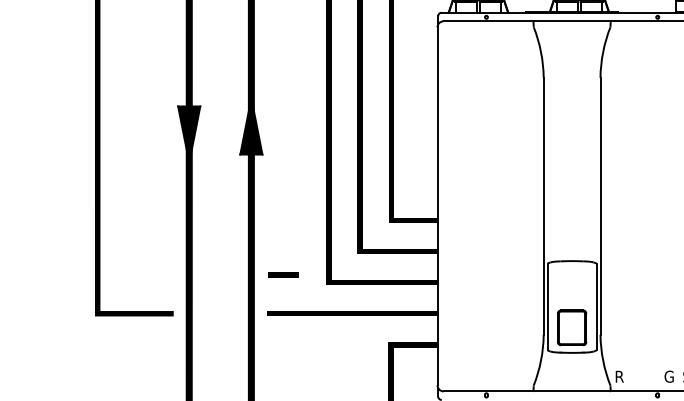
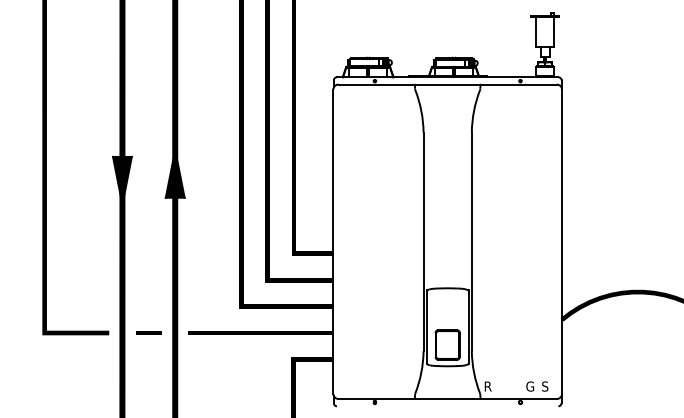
line: (283, 274) -> (148, 332), moved

